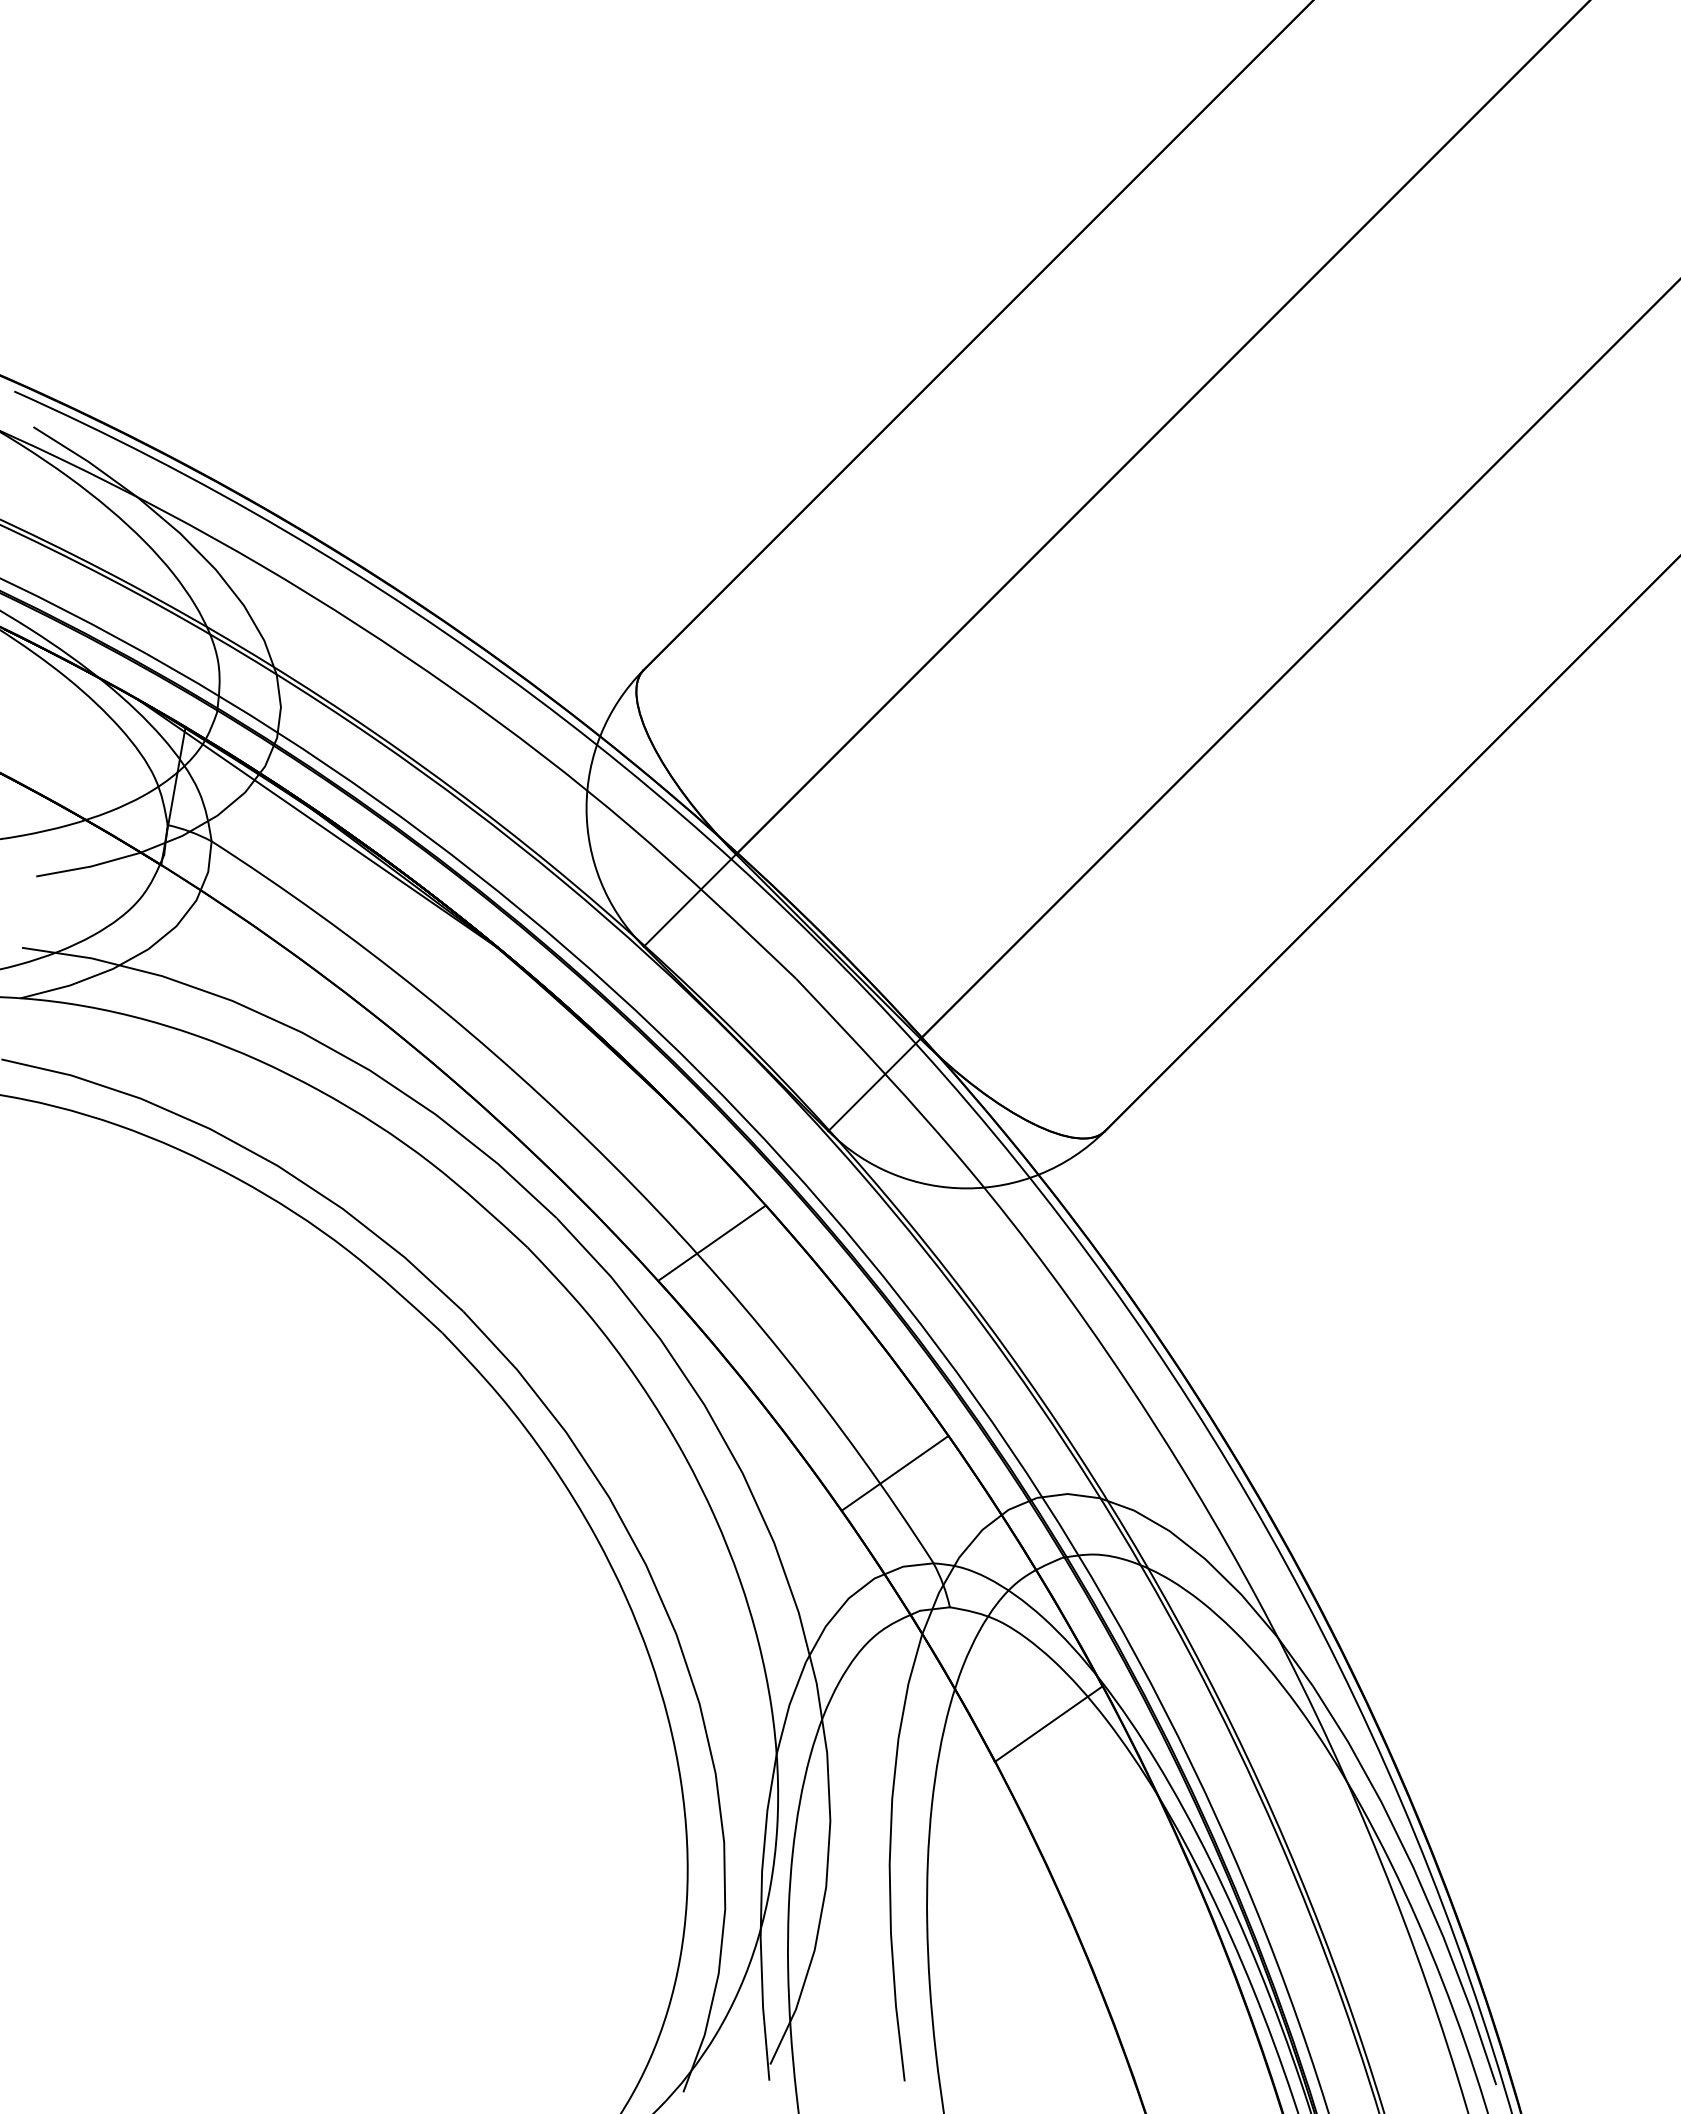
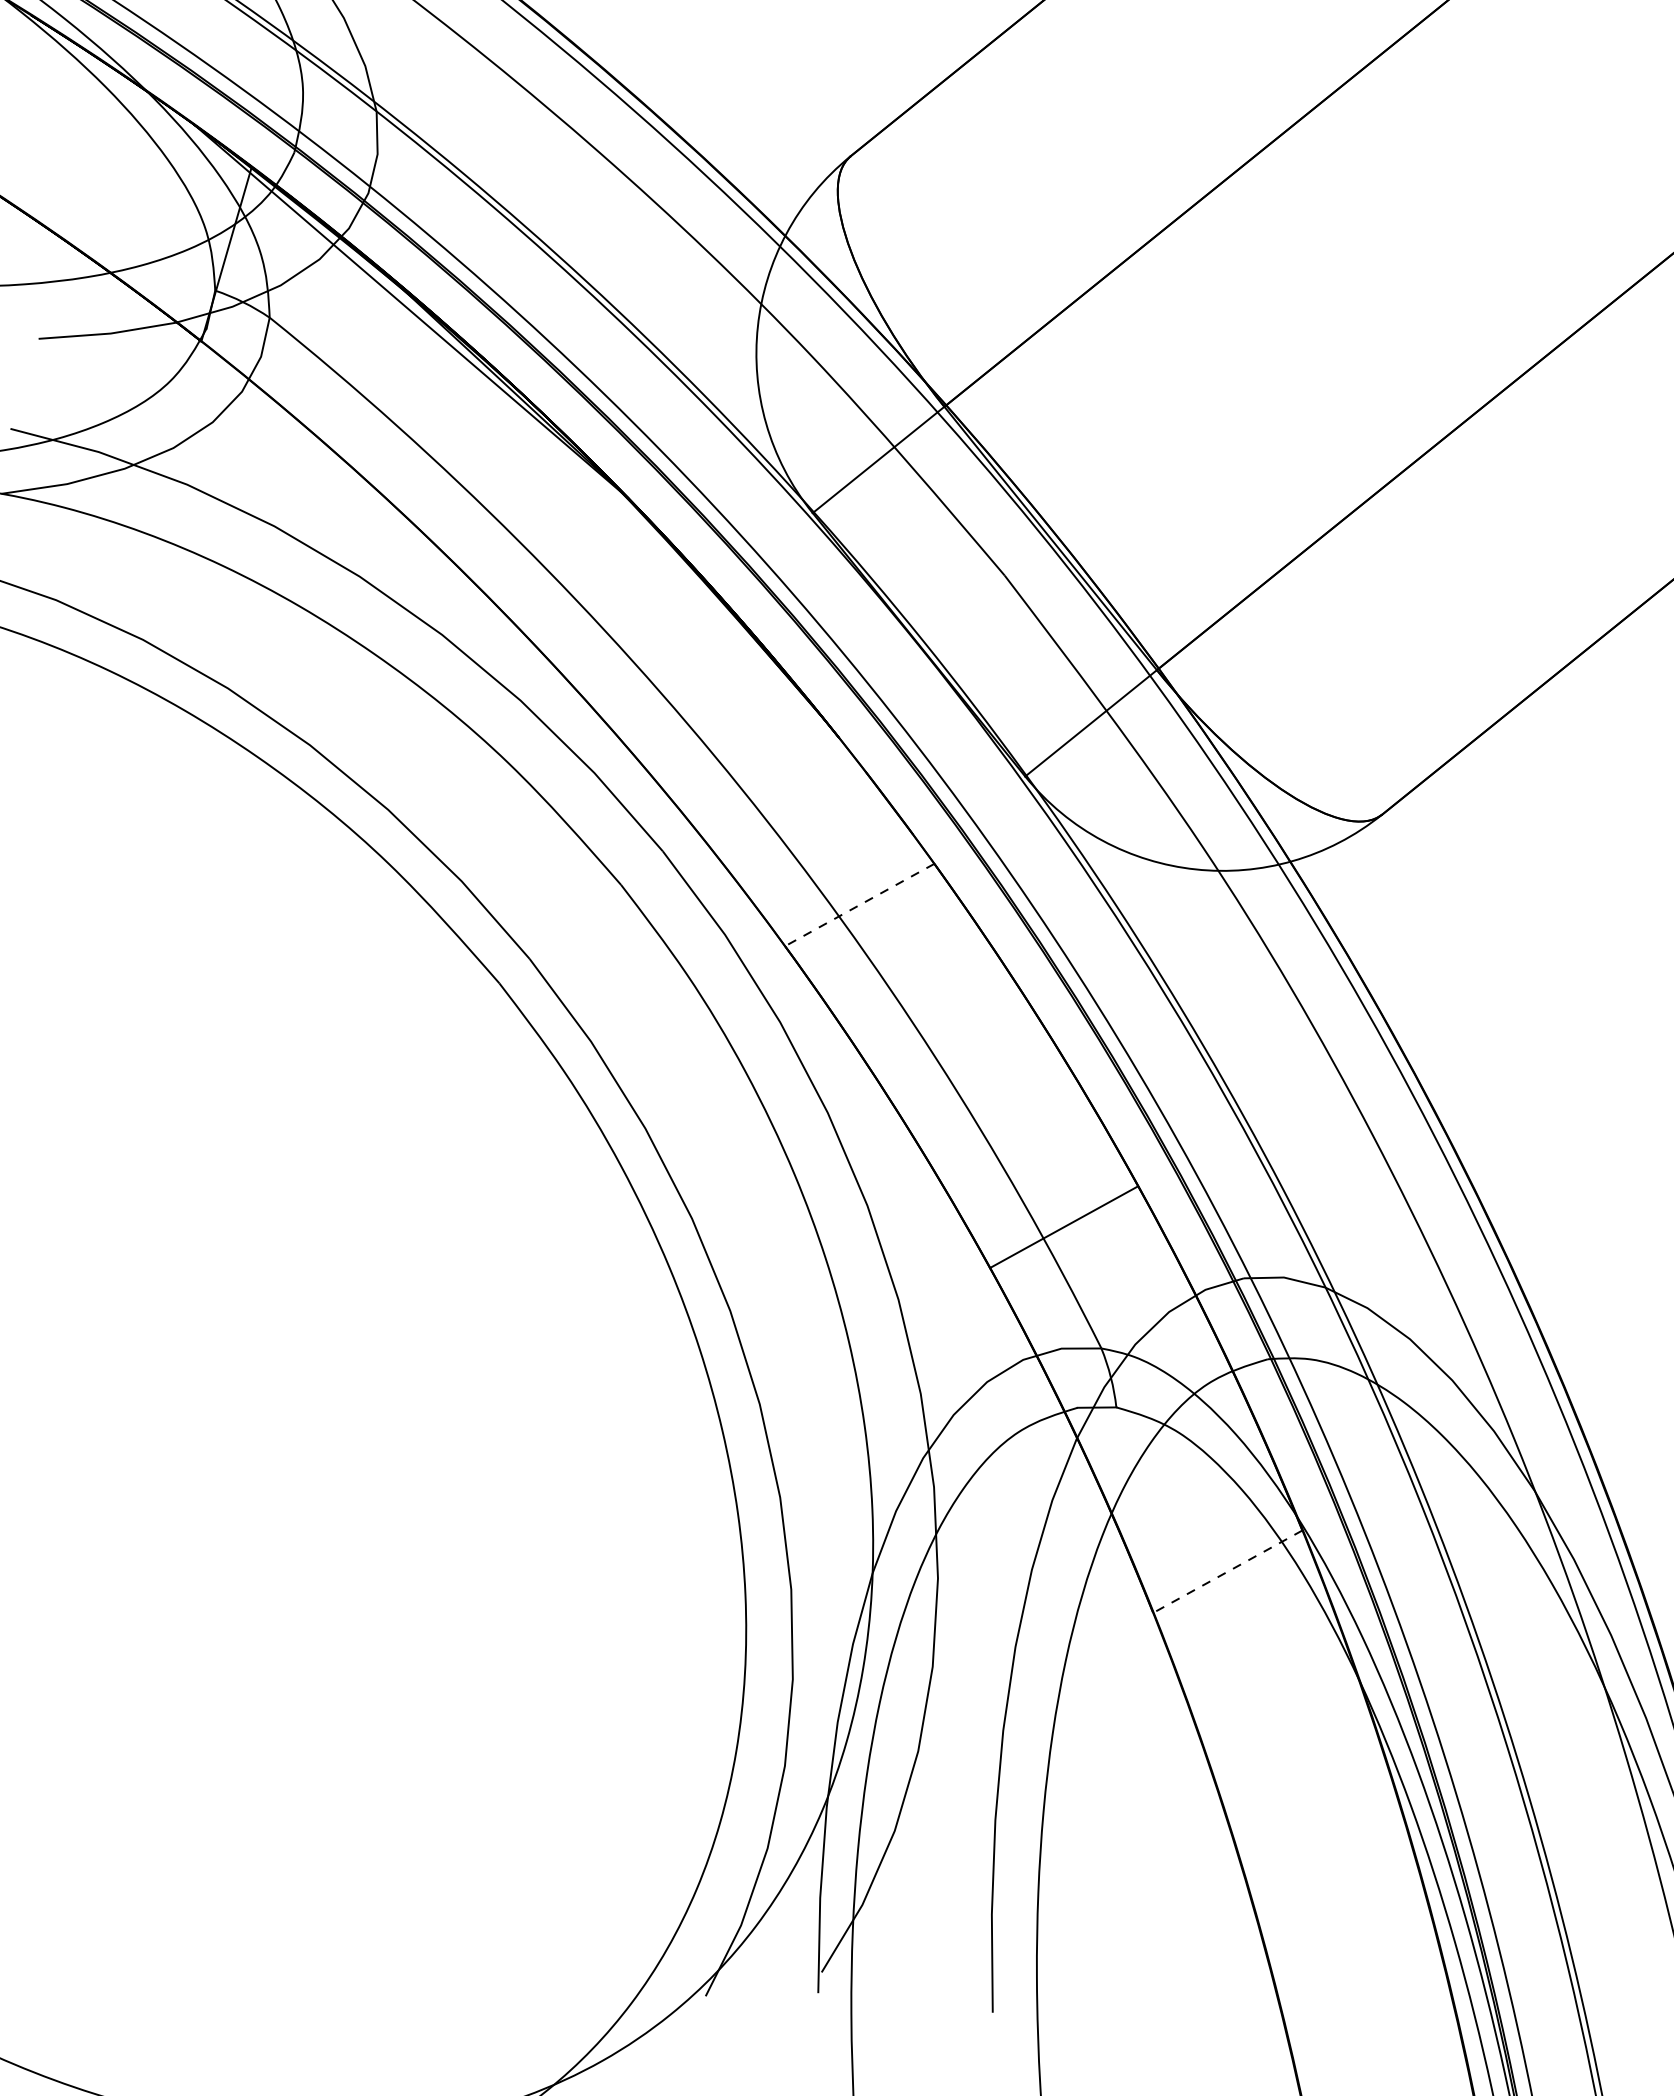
line: (712, 1243) -> (860, 905), solid -> dashed
line: (1048, 1724) -> (1227, 1572), solid -> dashed

